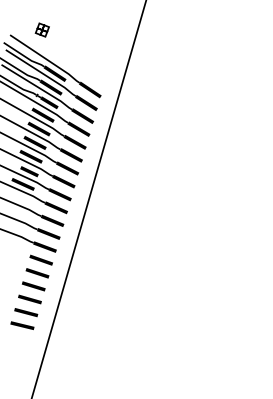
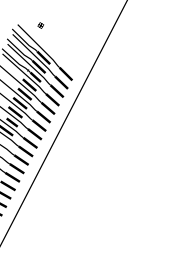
part: (41, 29) -> (40, 25), size x0.6

